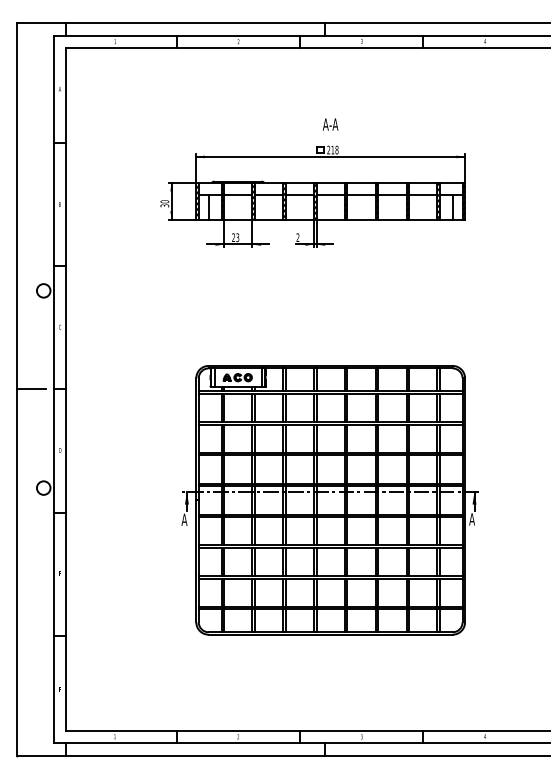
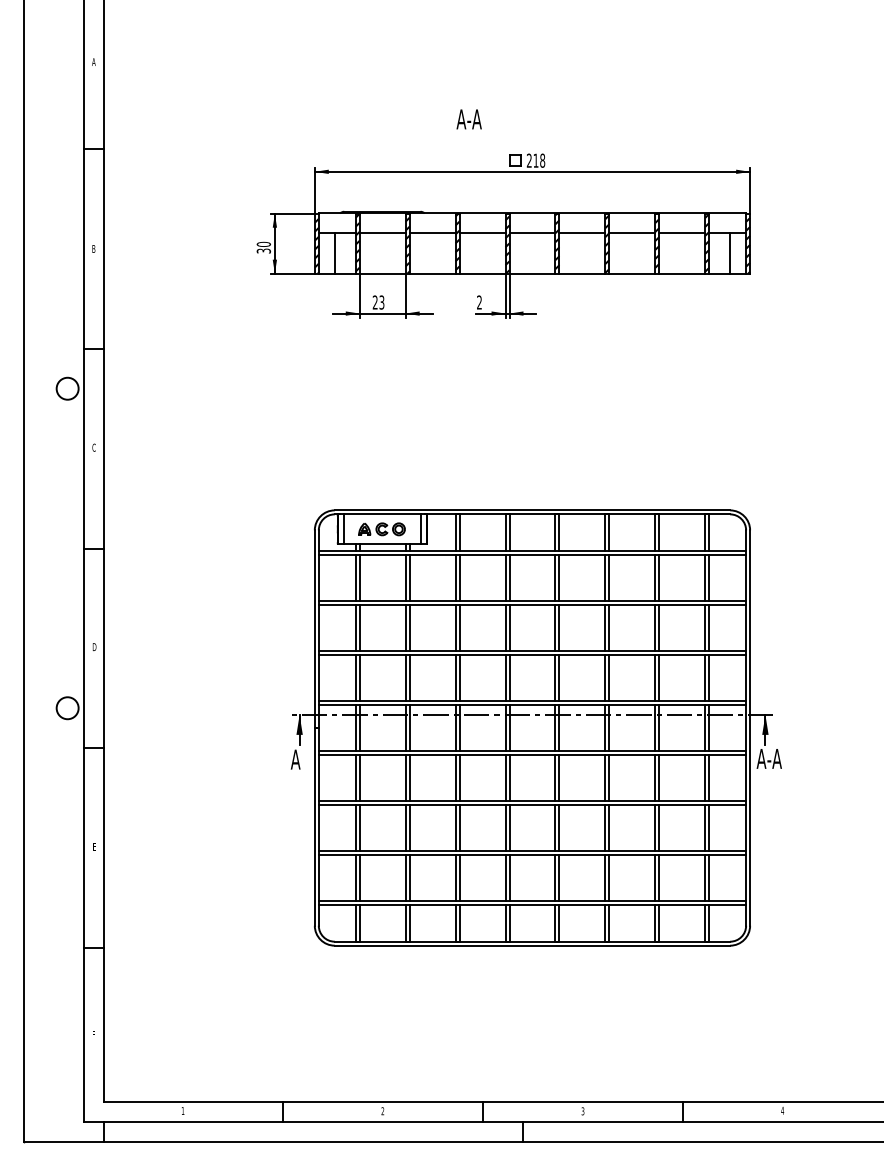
text: (330, 124) -> (468, 119), moved
line: (31, 389) -> (47, 548), removed
text: (479, 519) -> (773, 759), A -> A-A

